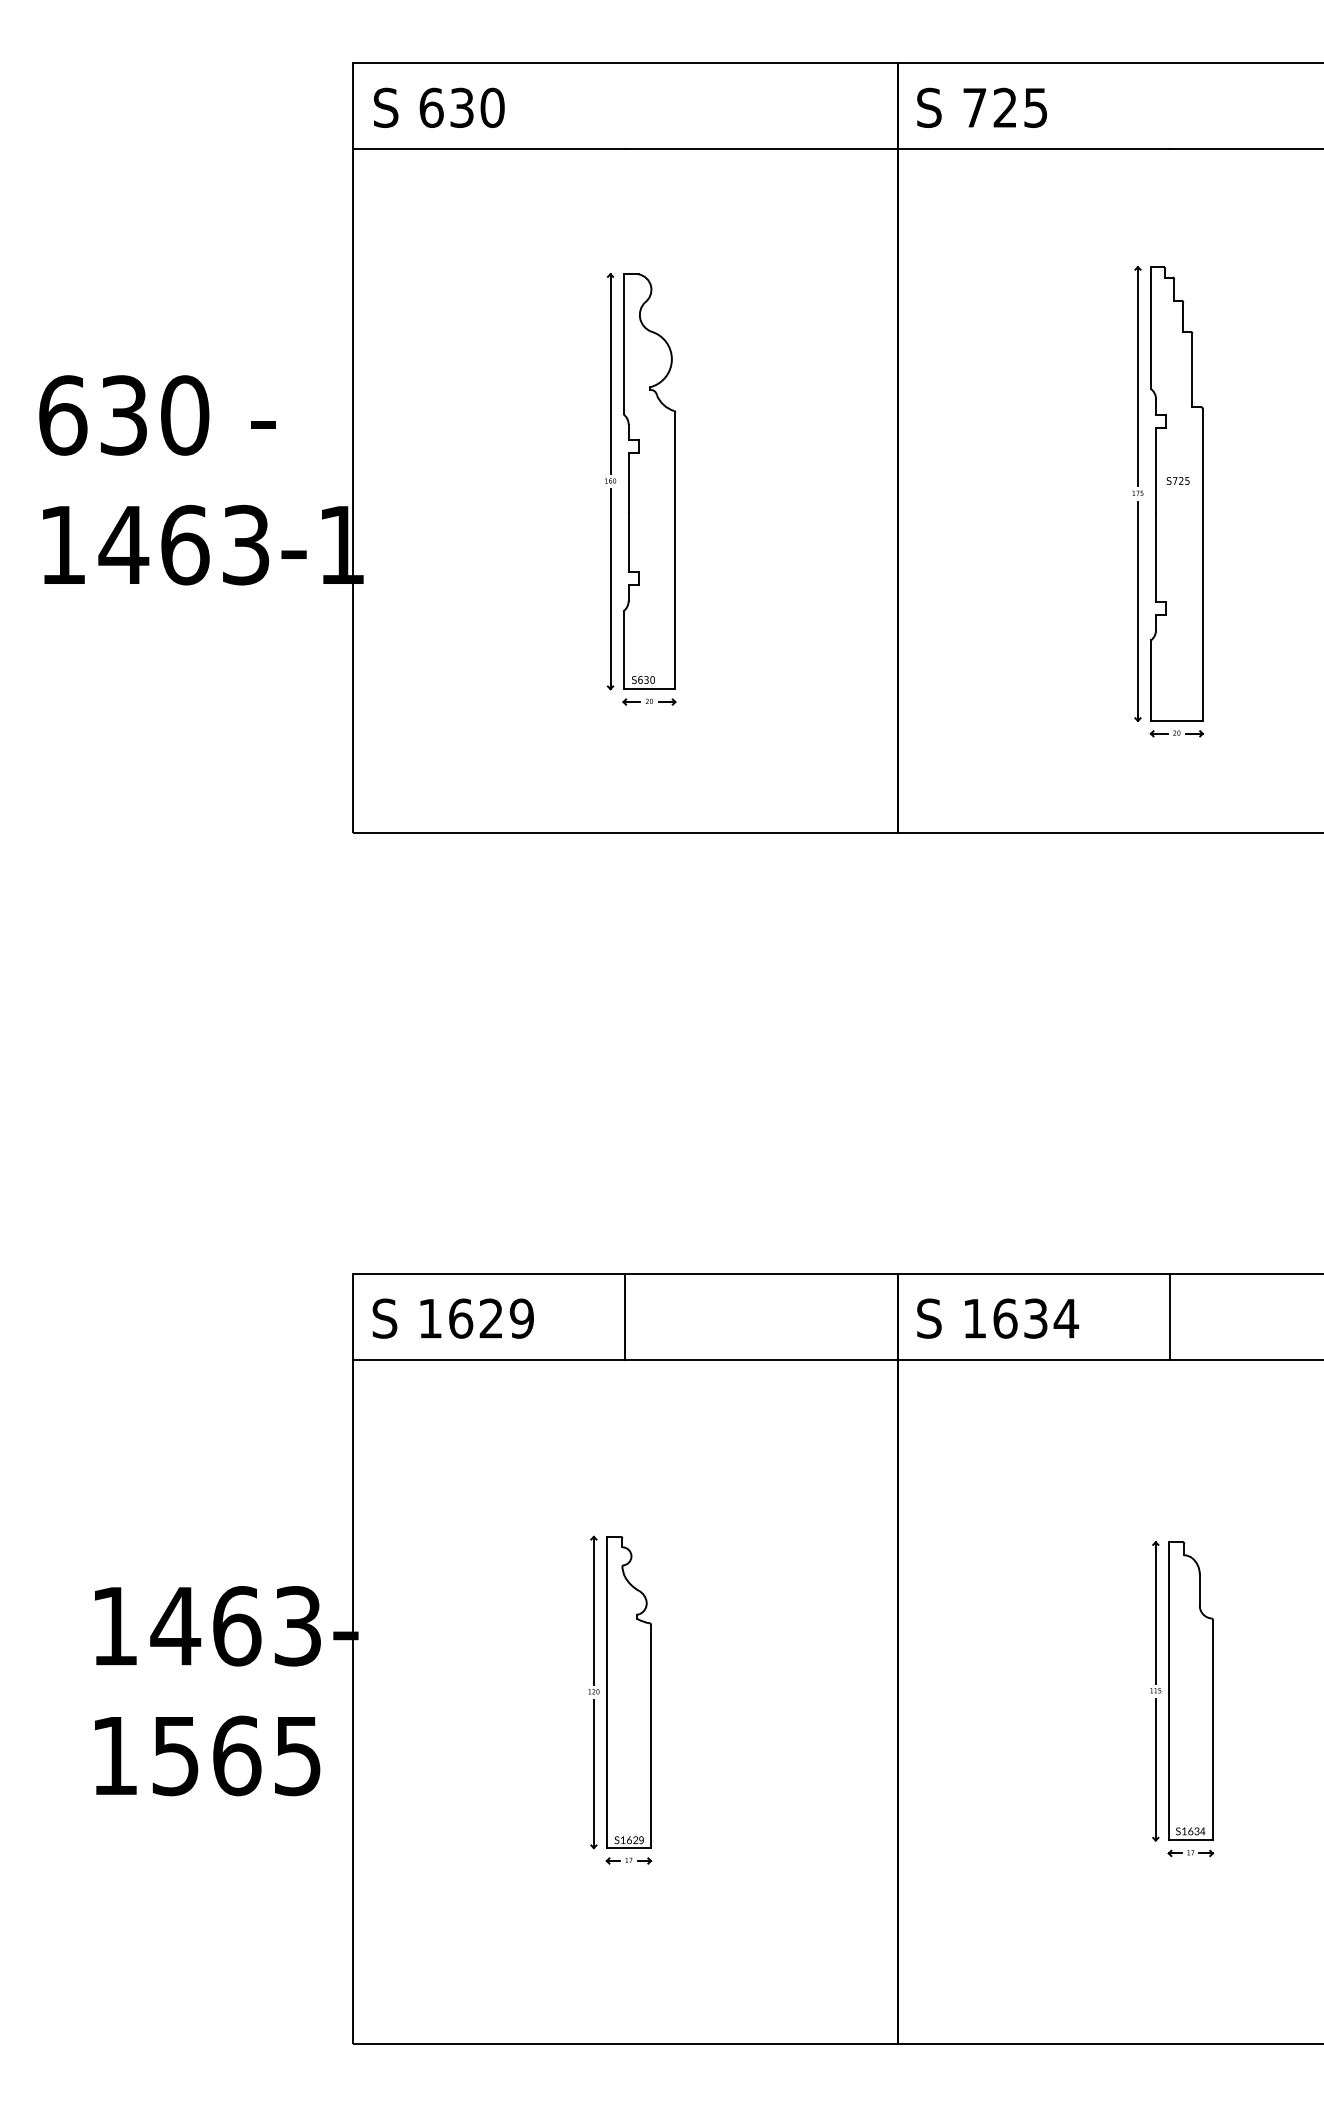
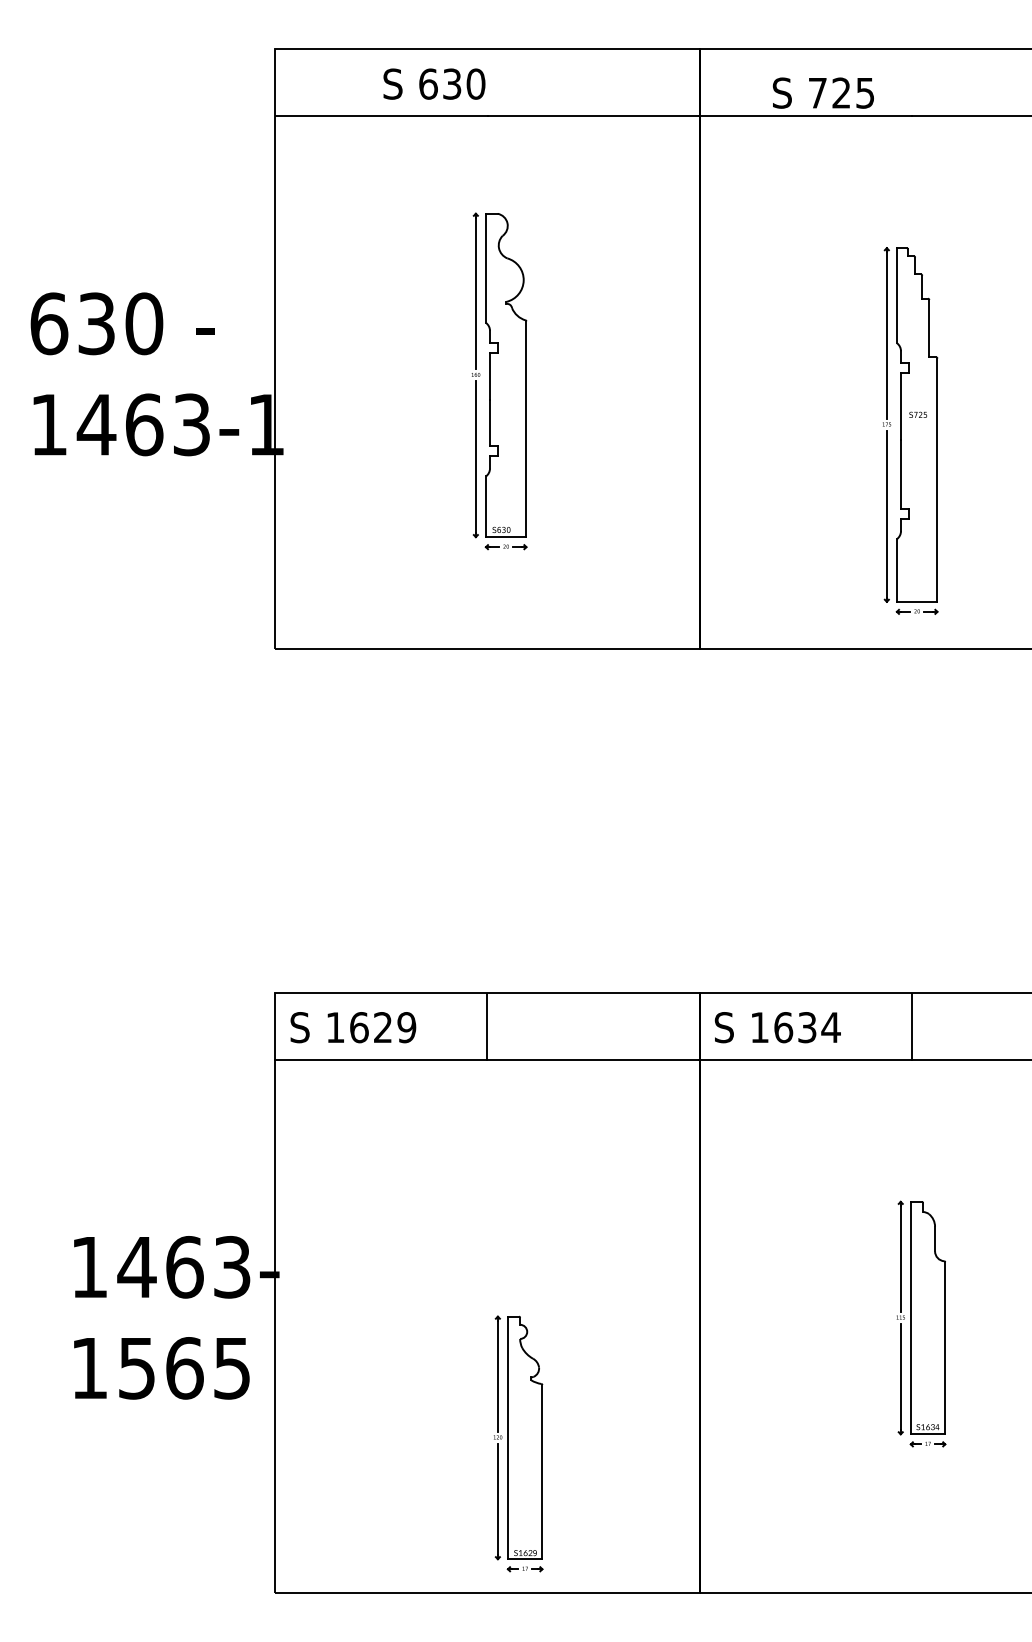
text: (439, 107) -> (434, 83), moved
text: (980, 107) -> (822, 92), moved
part: (1168, 501) -> (910, 430), moved
part: (620, 1699) -> (518, 1443), moved

